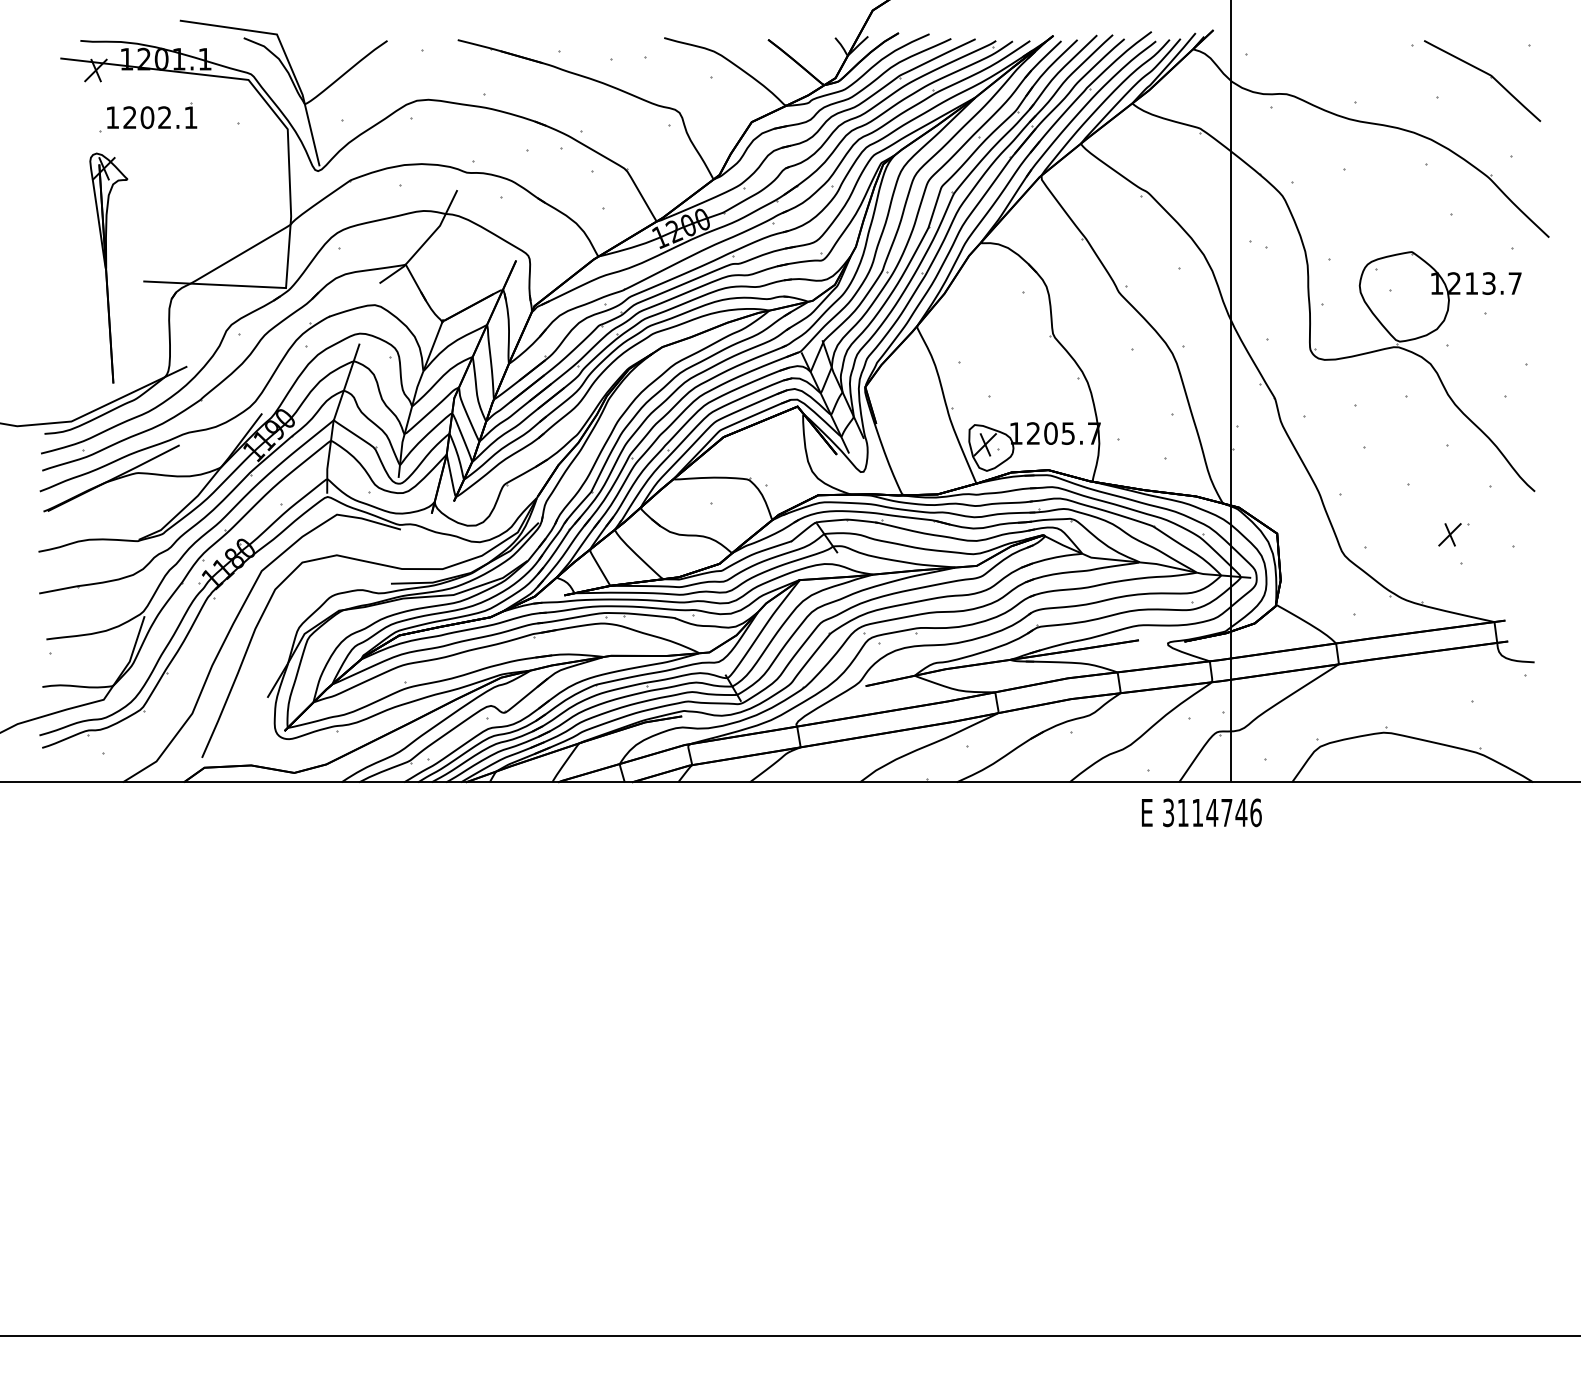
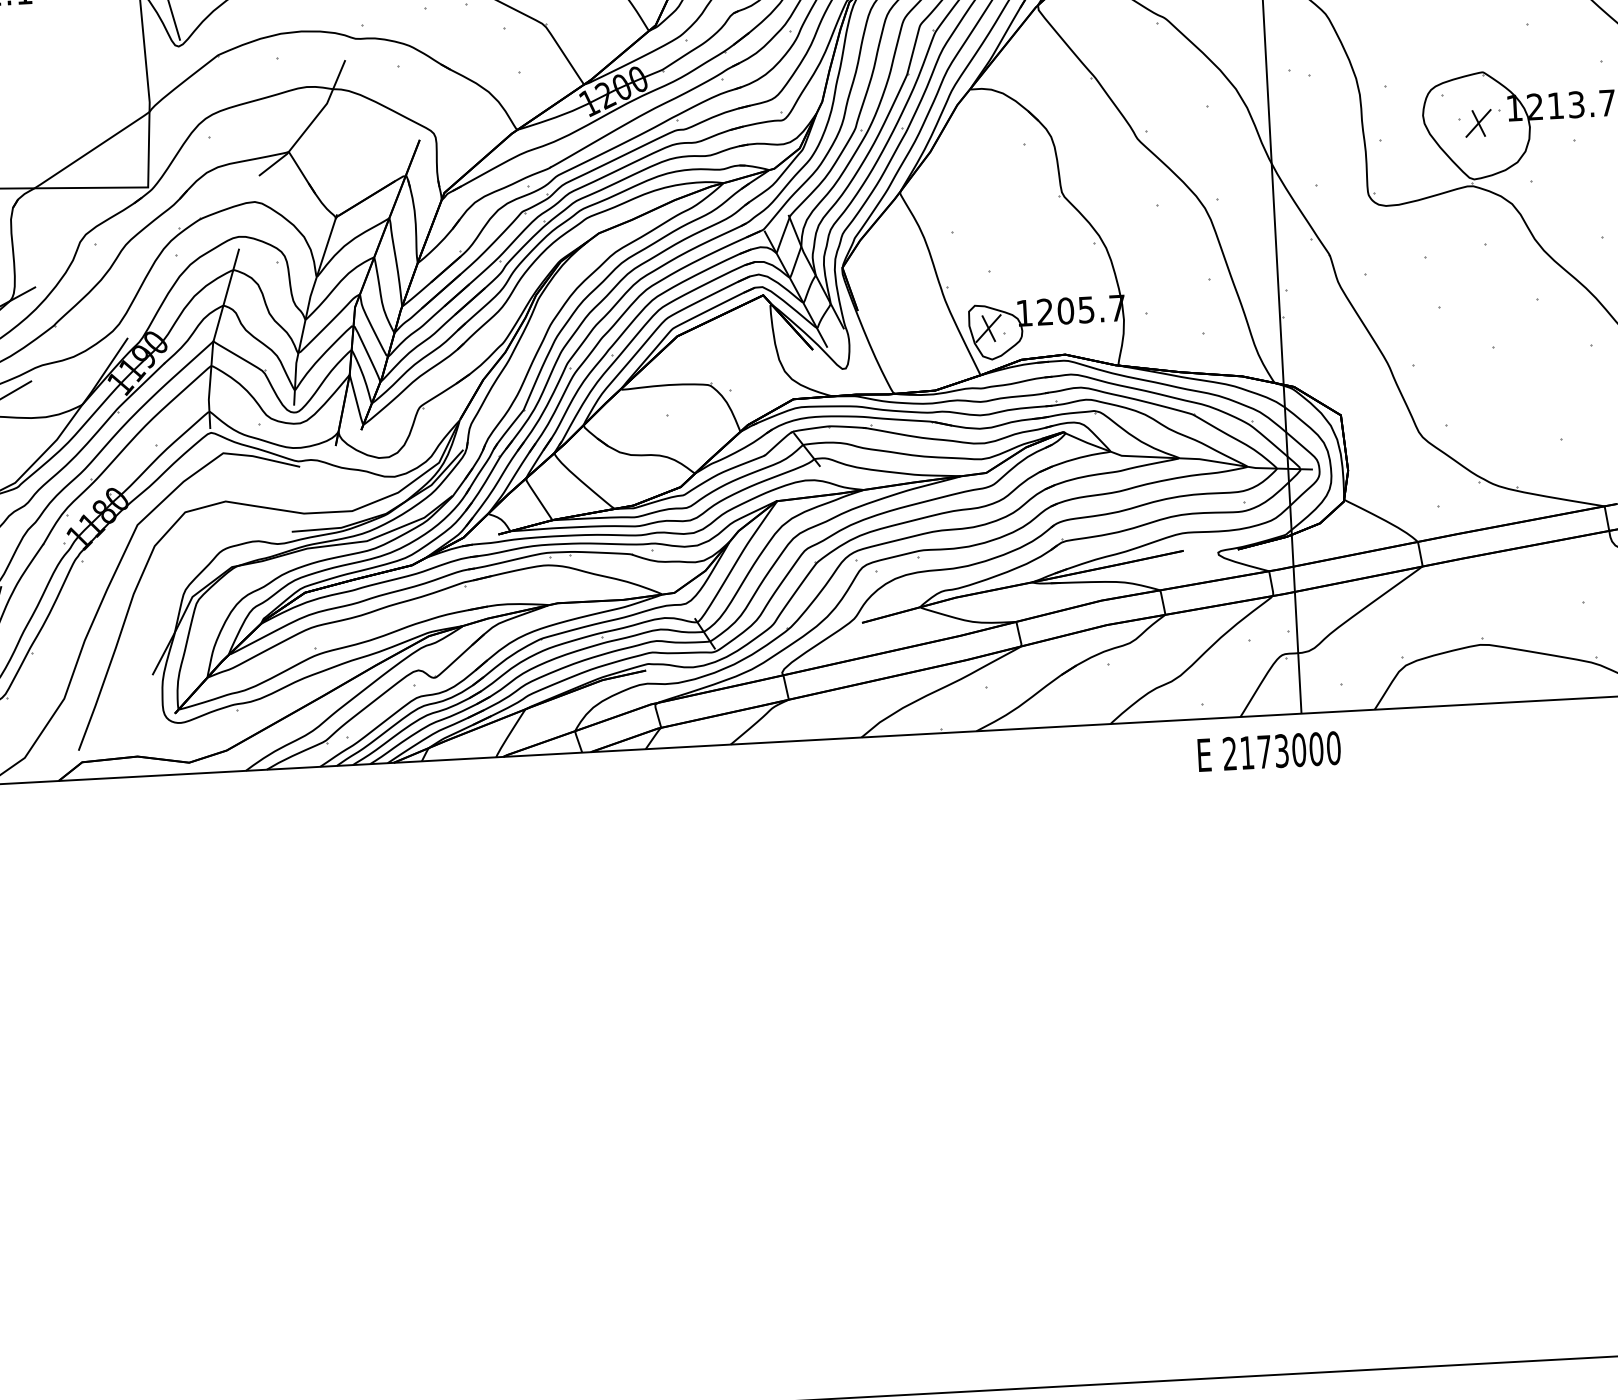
part: (1453, 534) -> (1482, 122), moved
text: (1212, 812) -> (1282, 750), 3114746 -> 2173000

